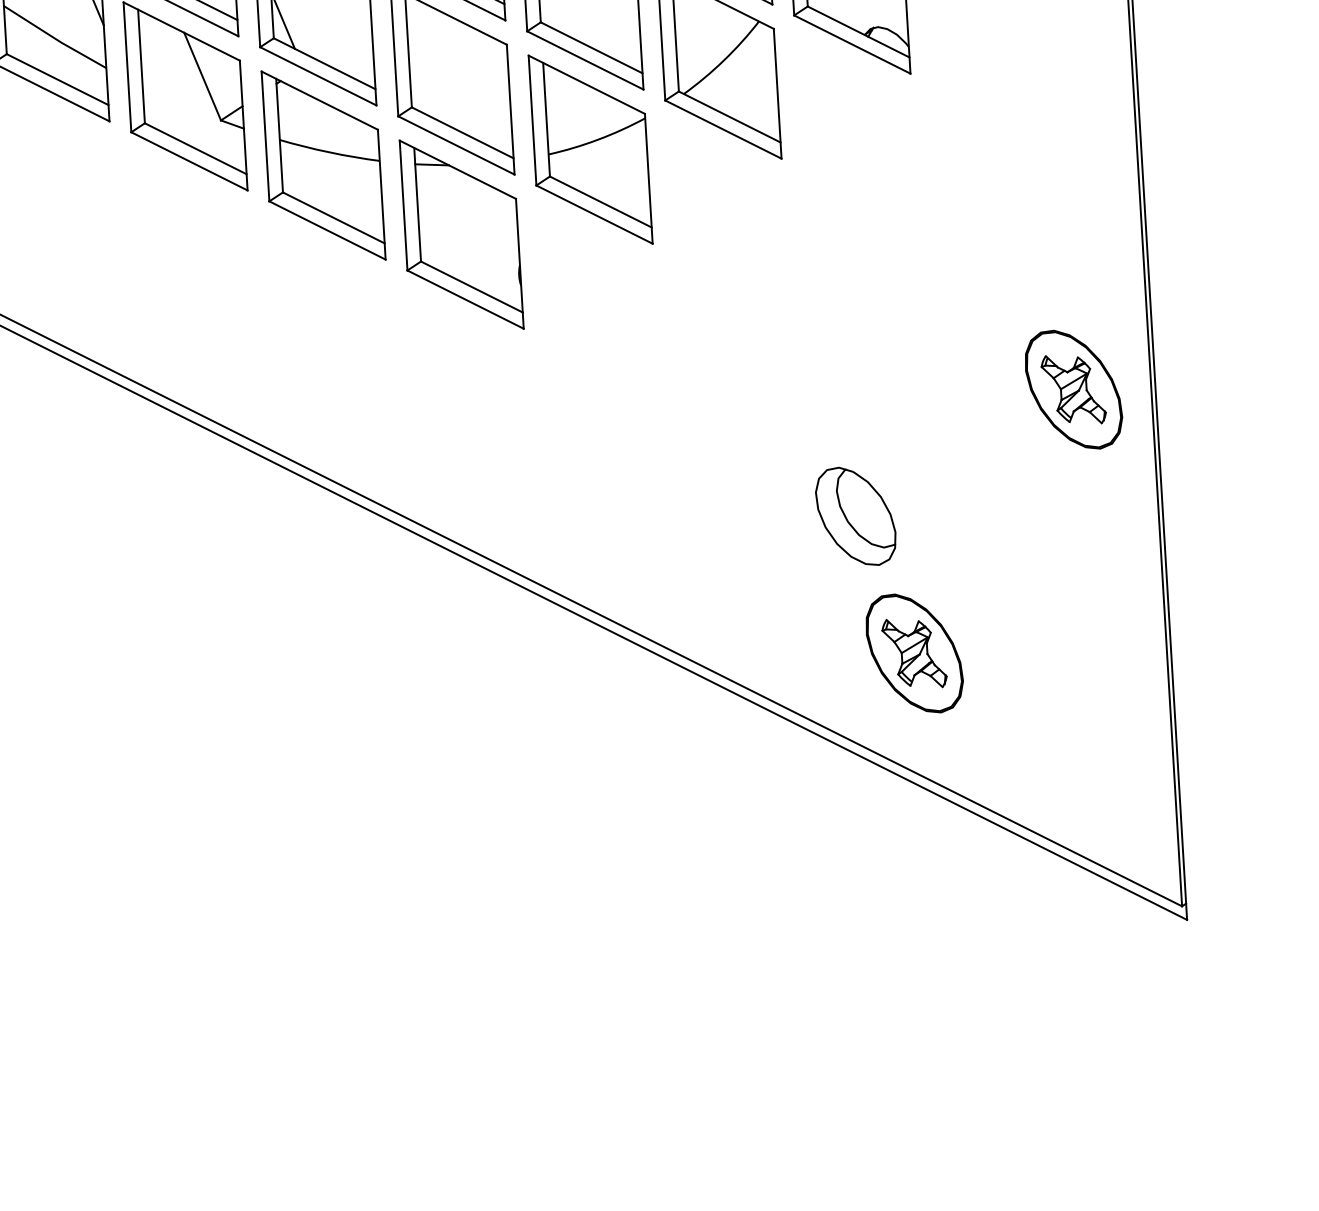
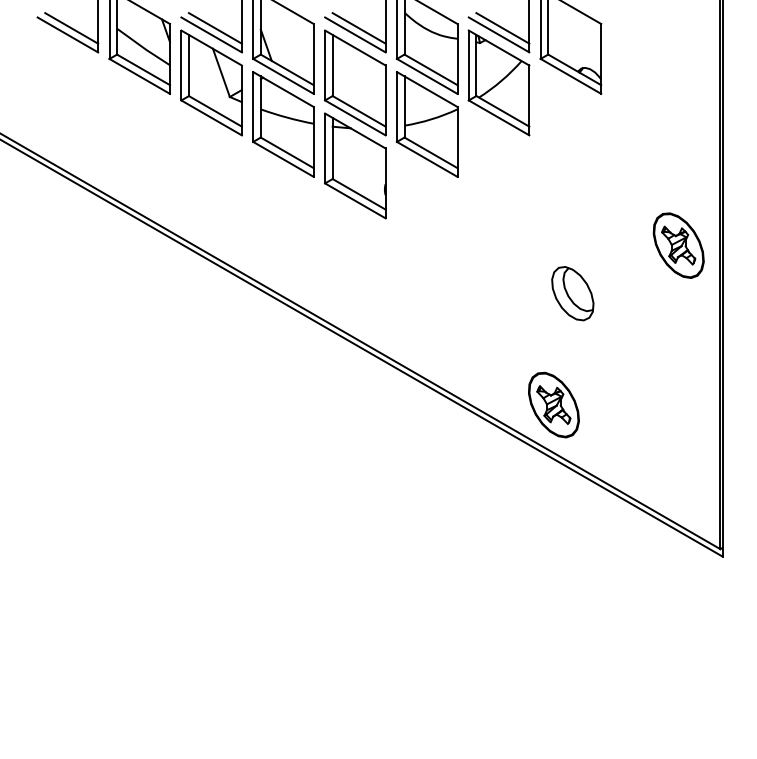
part: (1073, 389) -> (678, 245), moved
part: (855, 516) -> (572, 293), moved
part: (913, 652) -> (553, 404), moved

